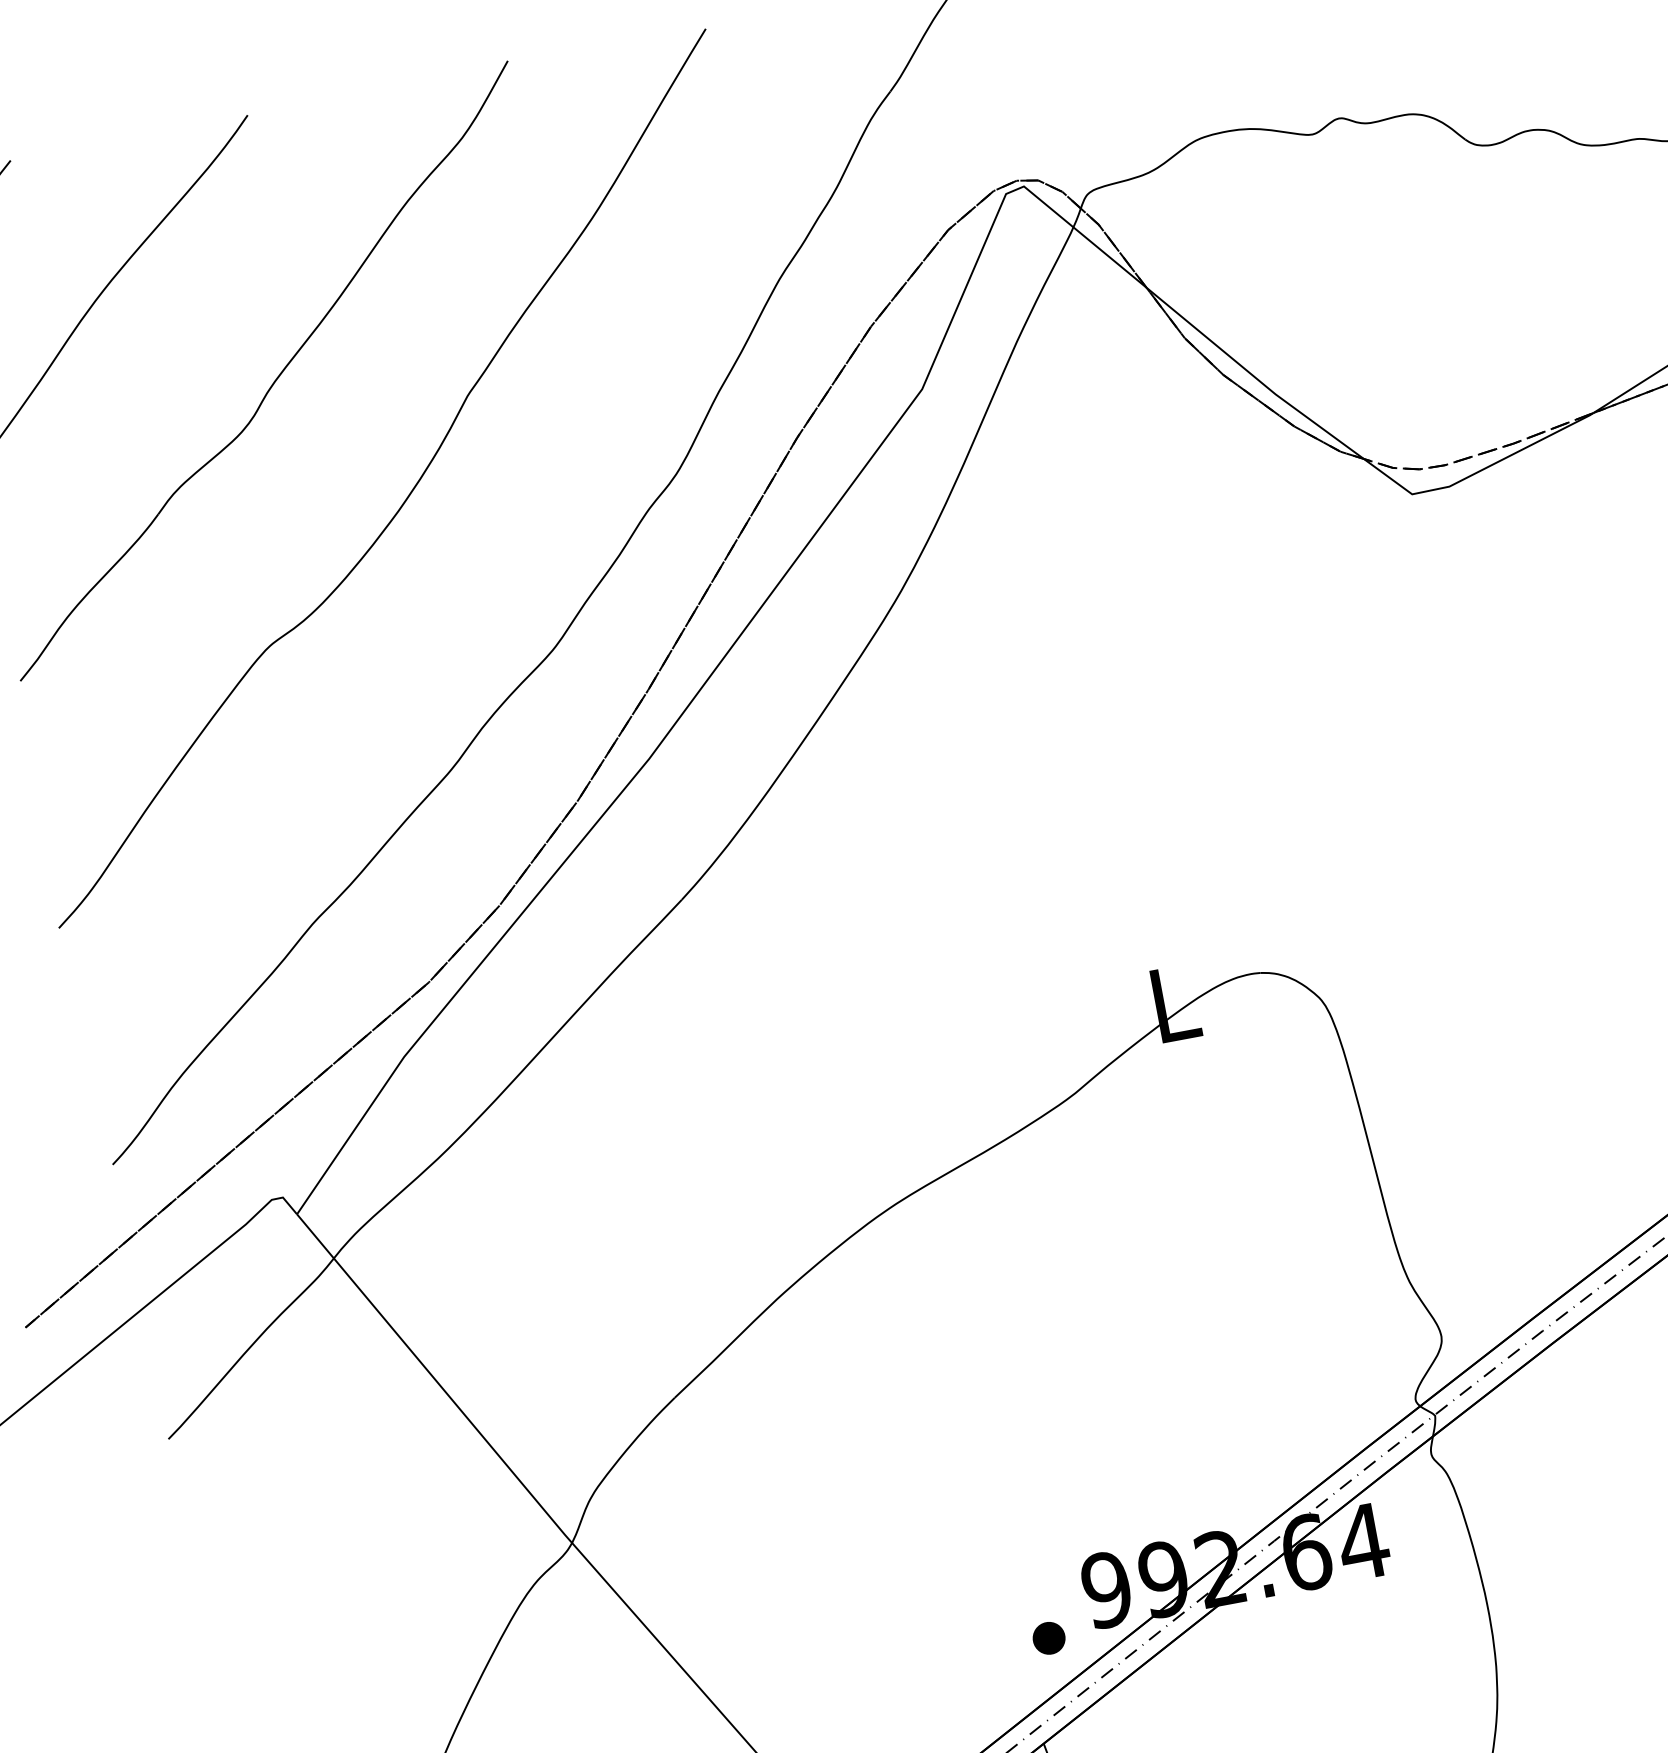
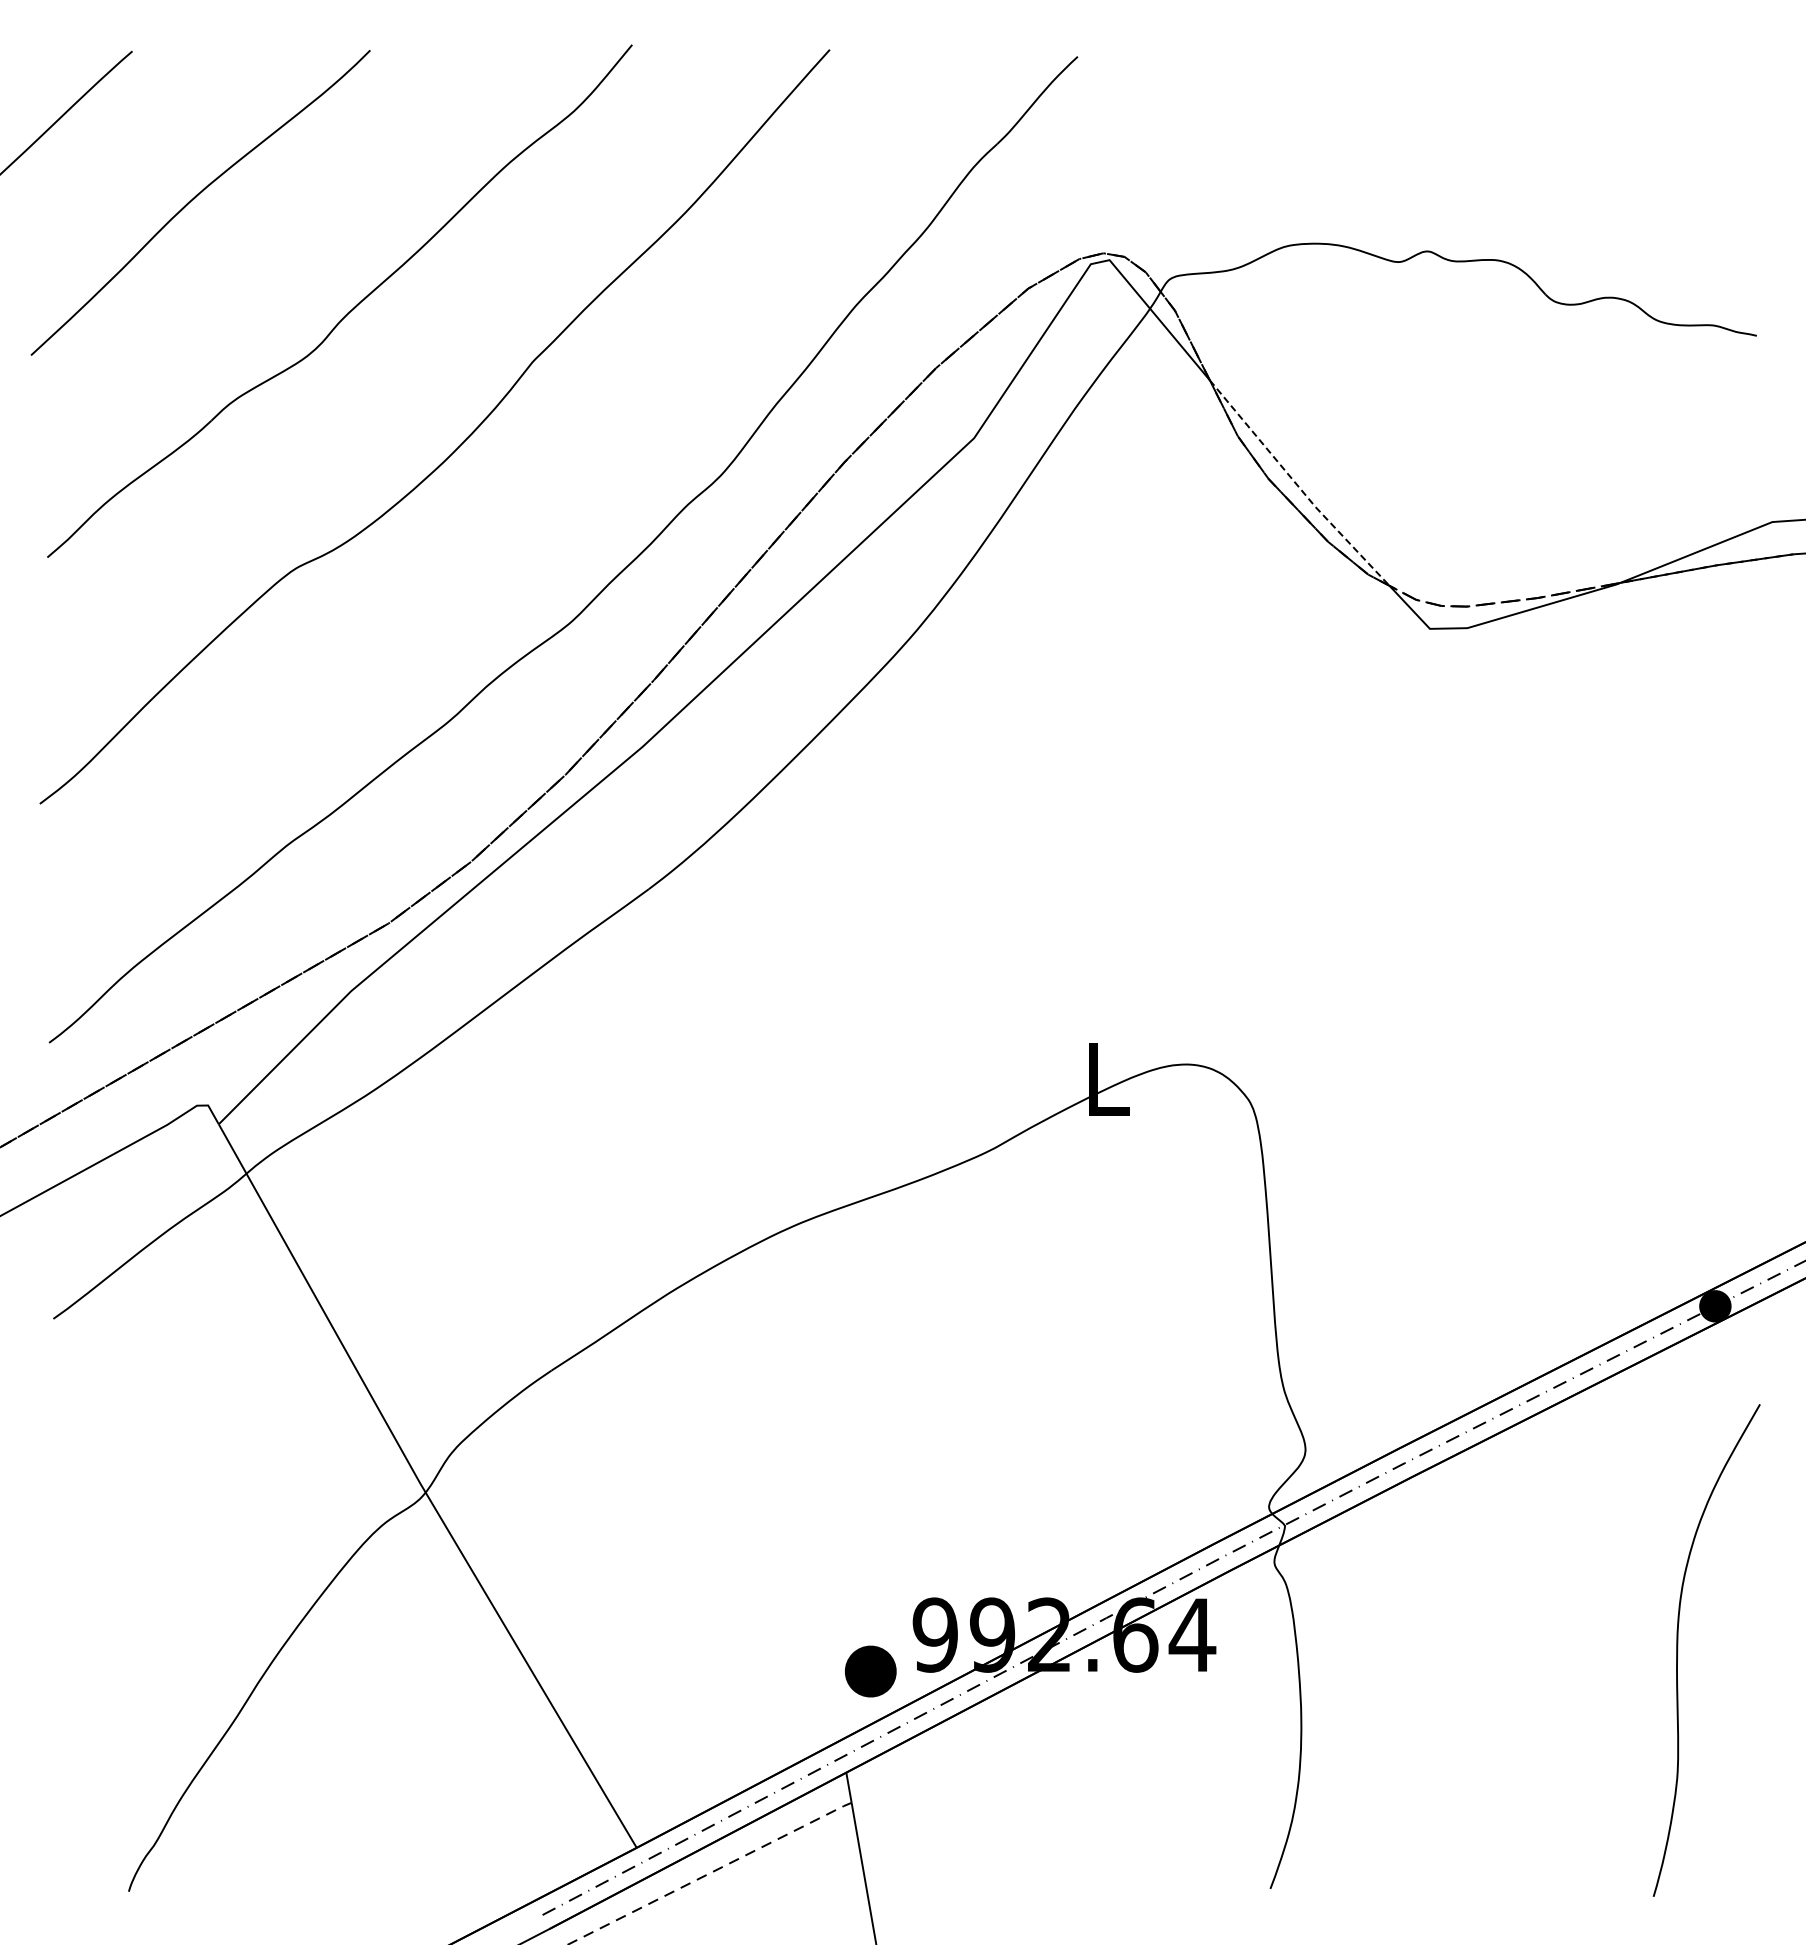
line: (1253, 376) -> (1297, 485), solid -> dashed
part: (1048, 1638) -> (870, 1671), size x1.6

